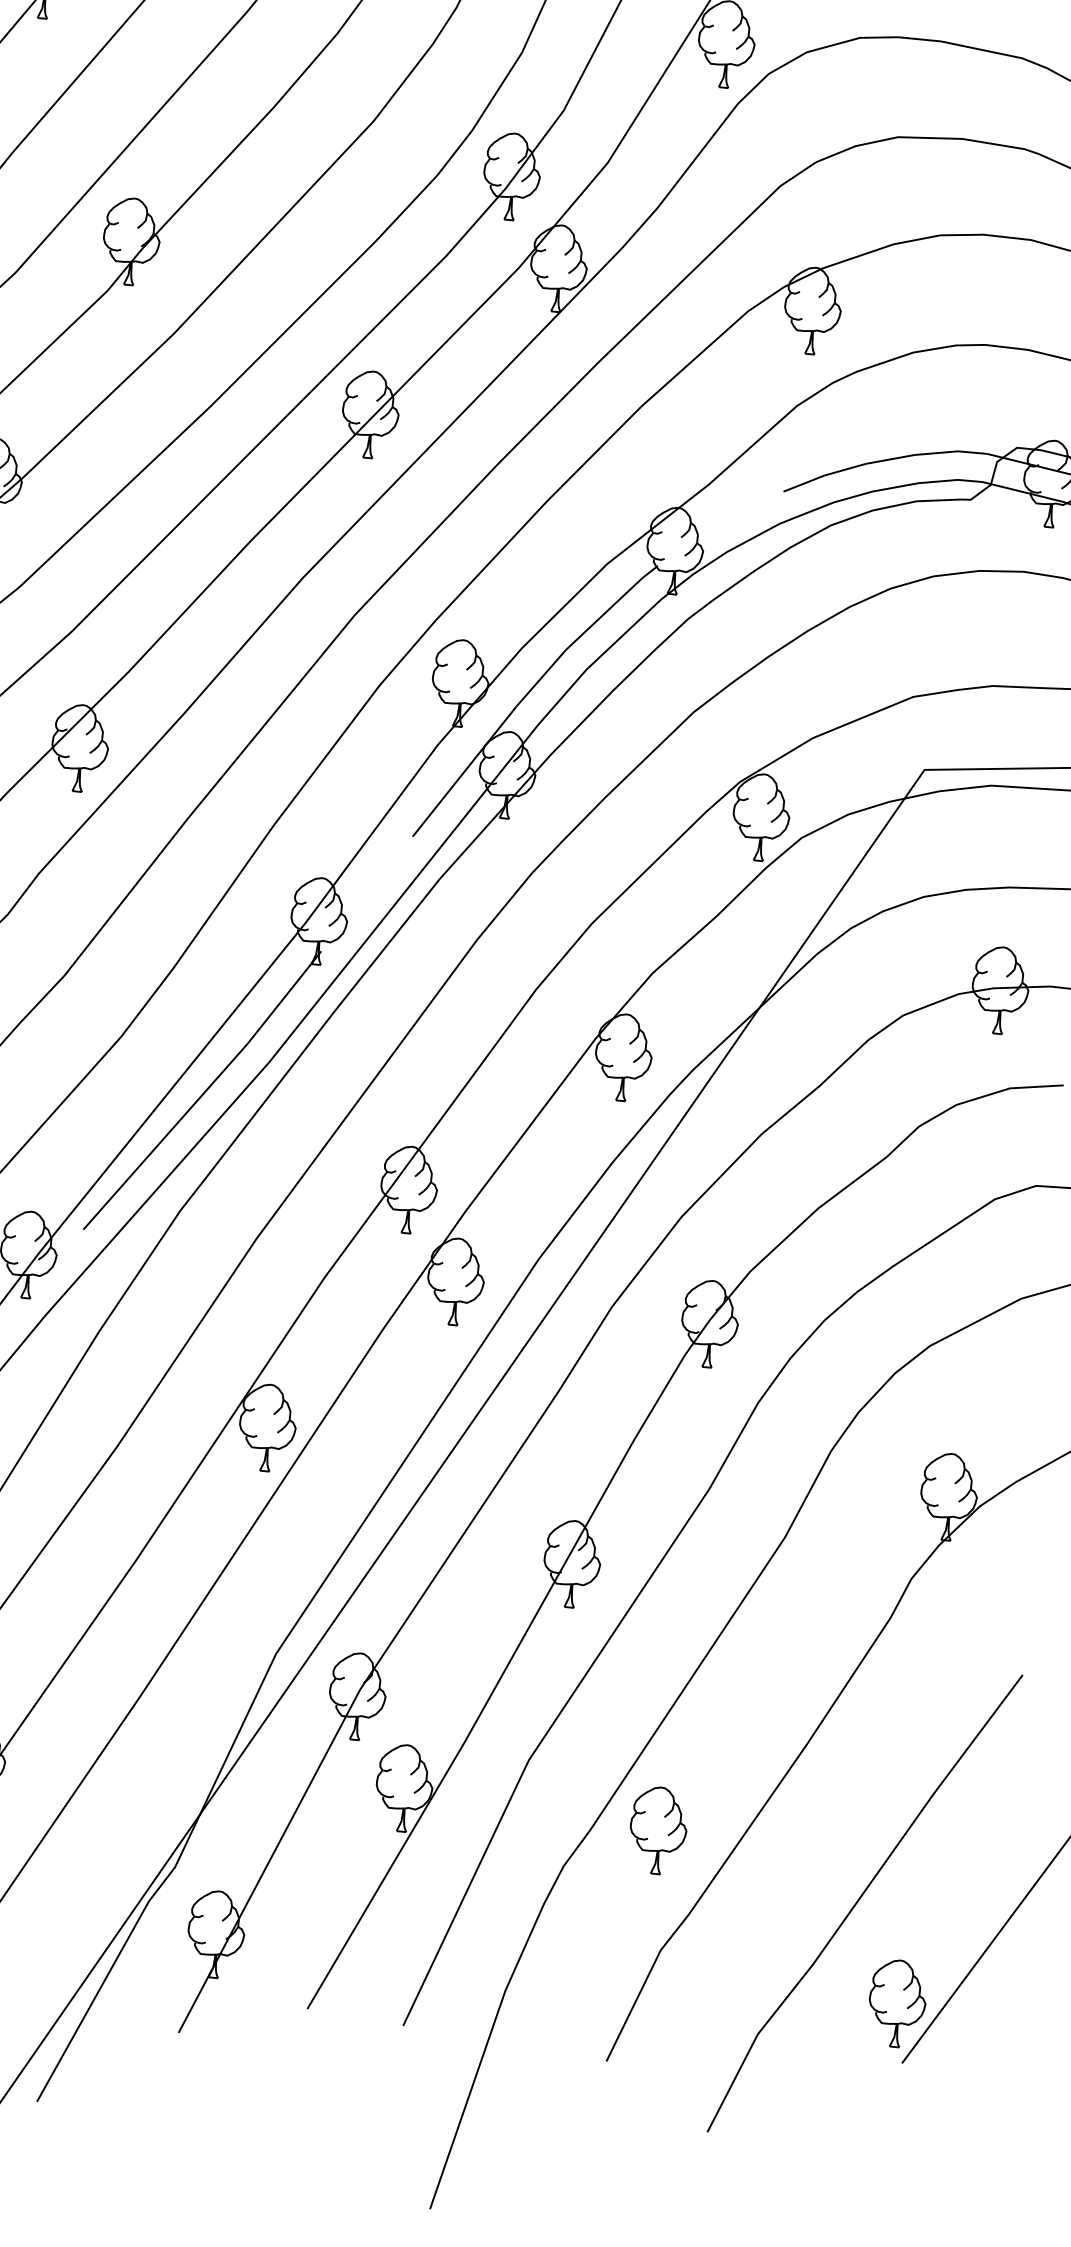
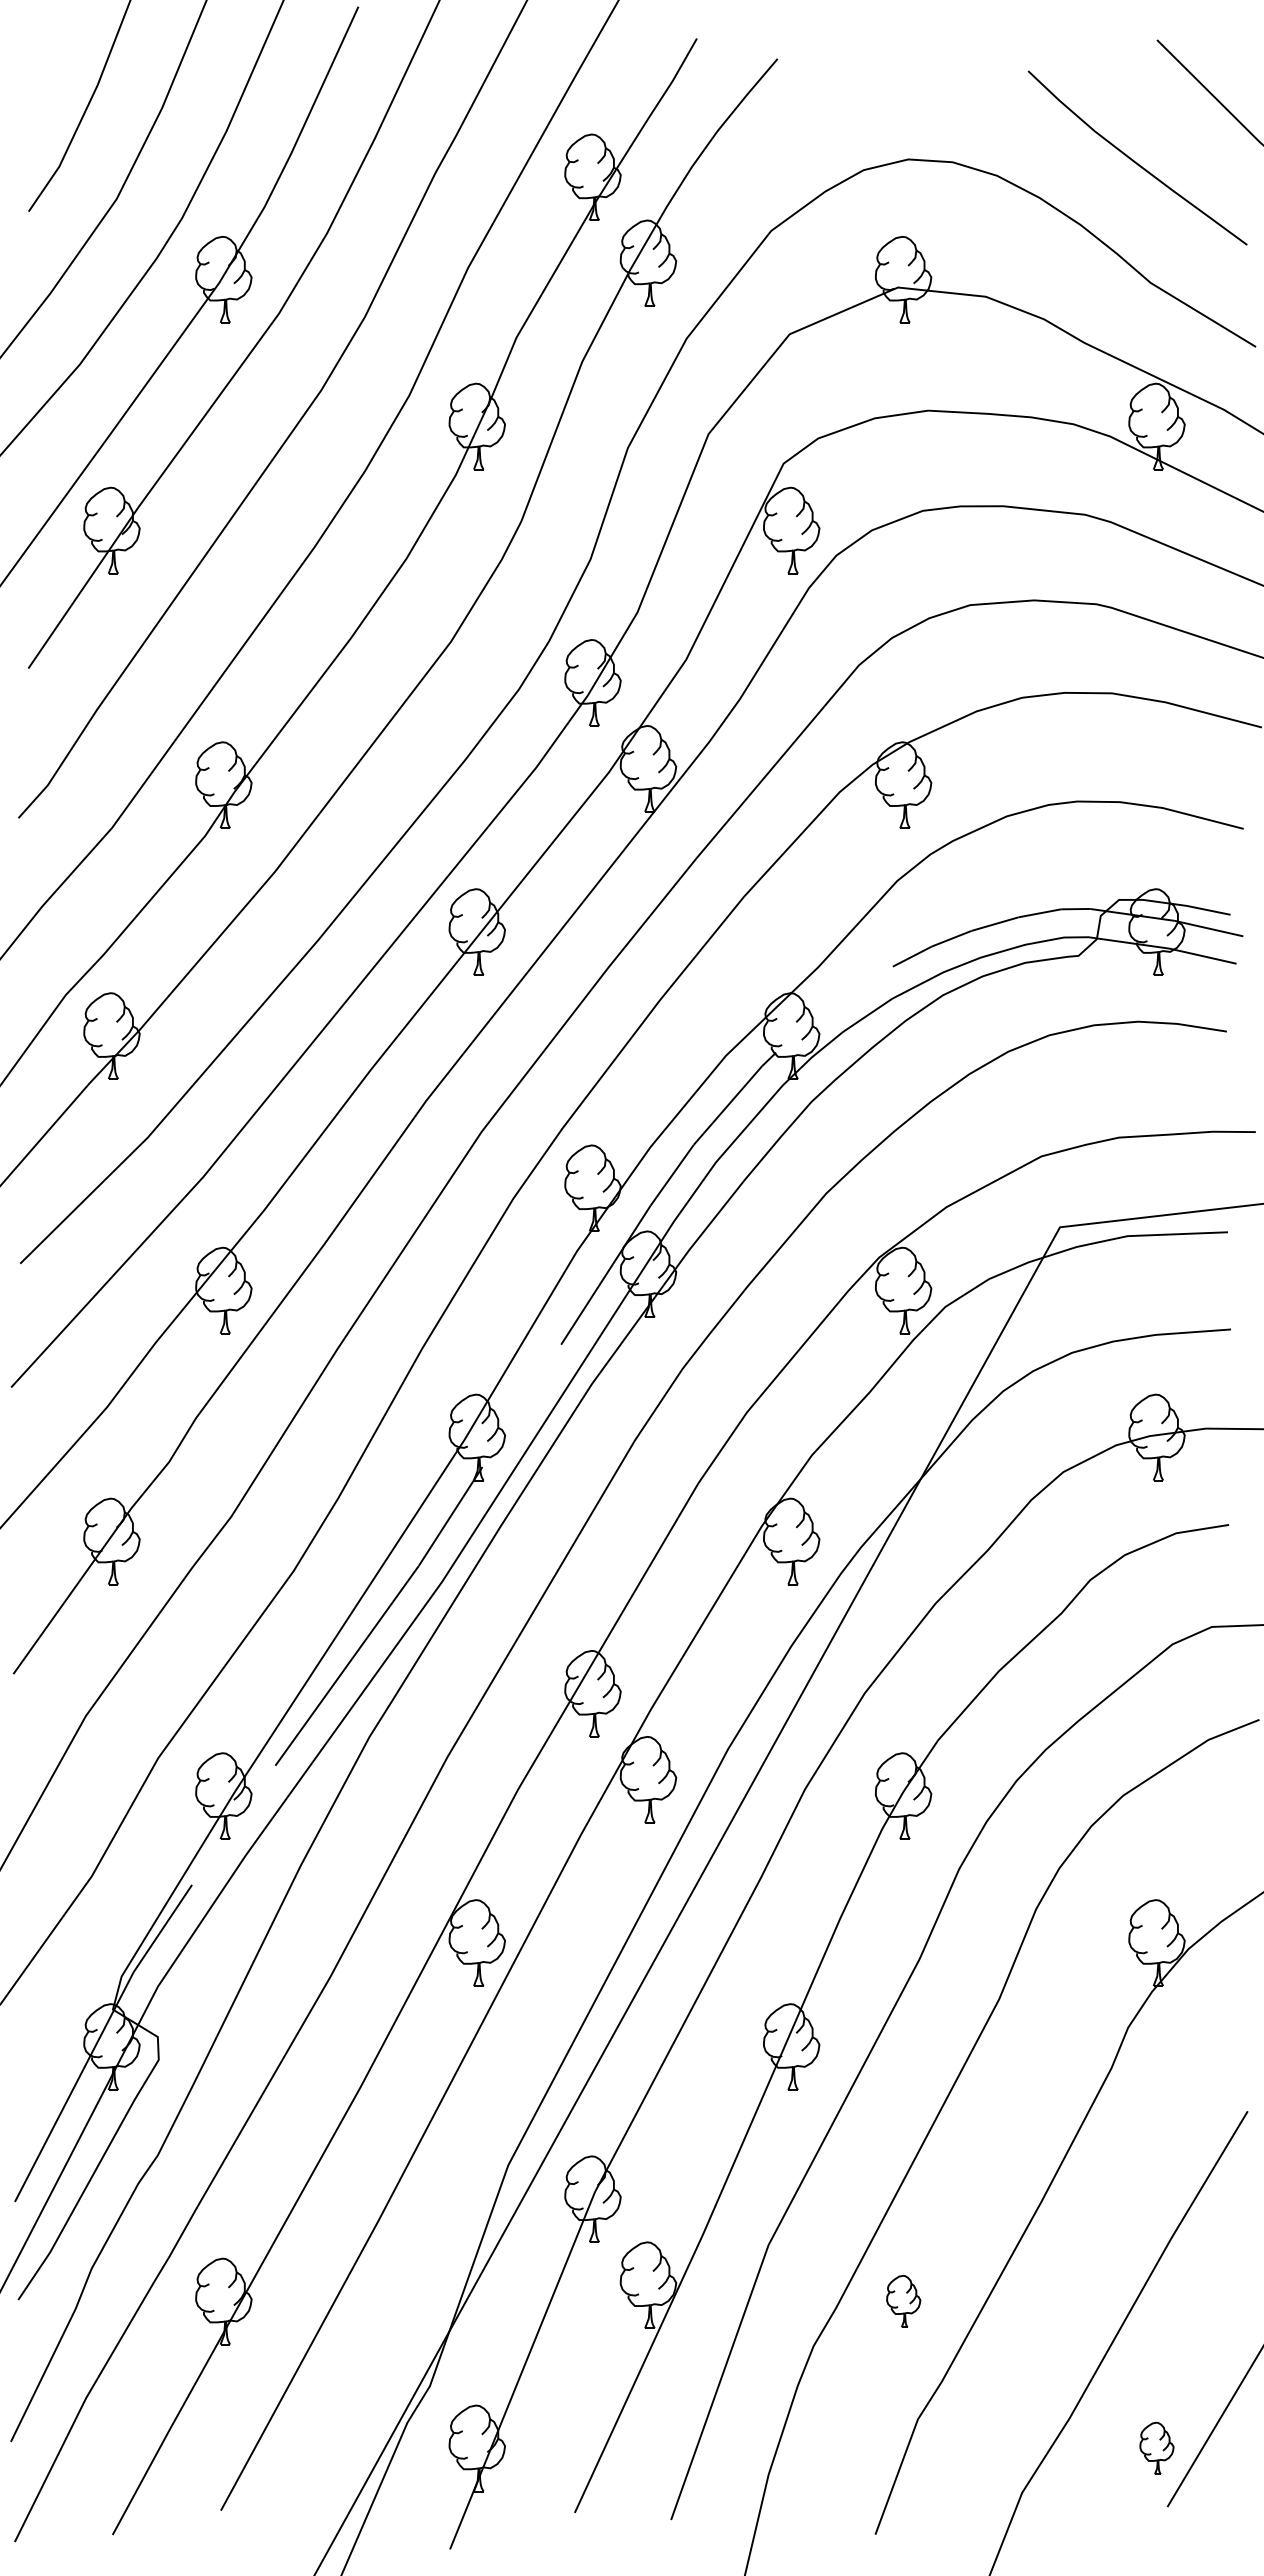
part: (658, 1830) -> (903, 2301), size x0.6
part: (896, 2003) -> (1156, 2448), size x0.6

